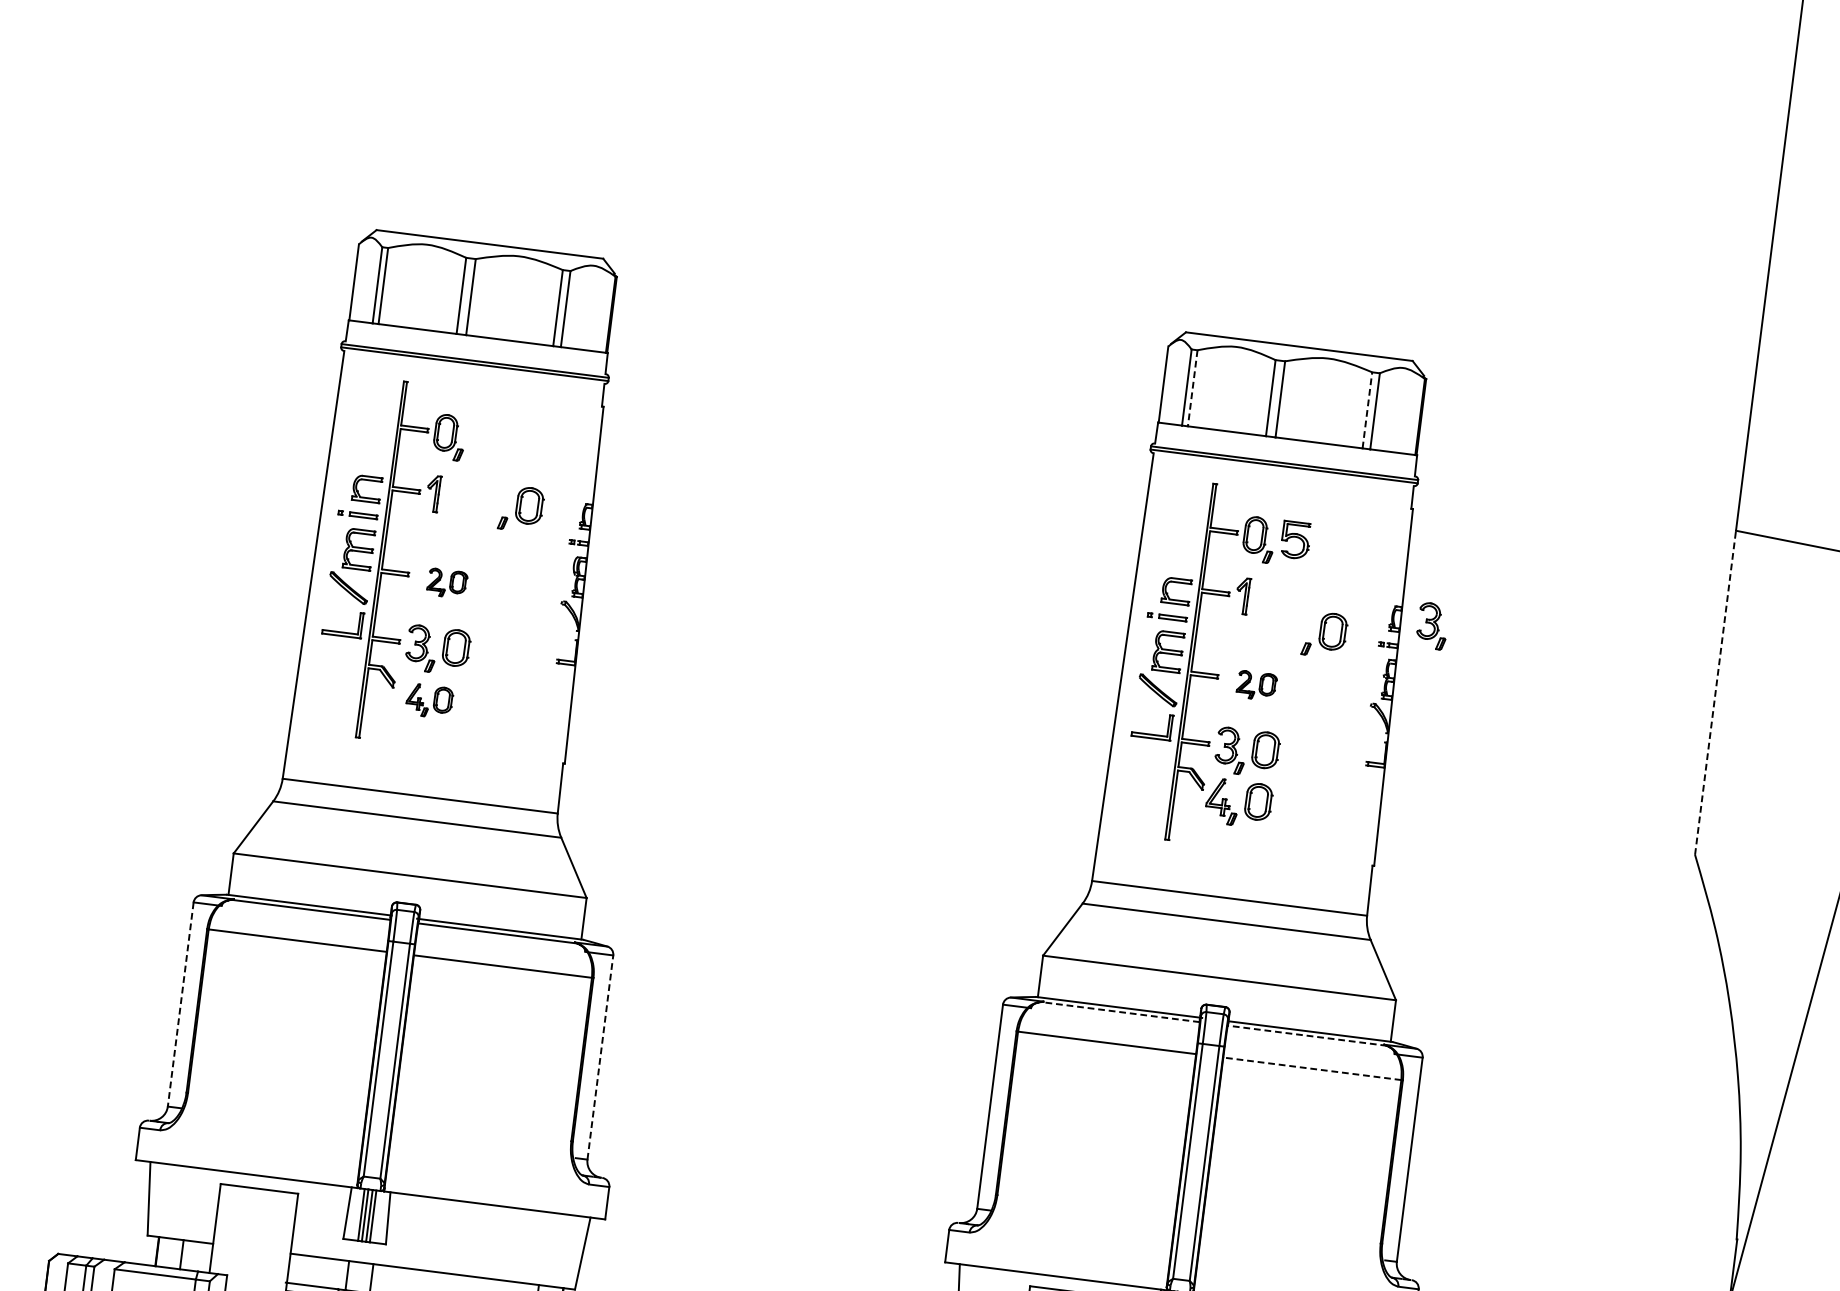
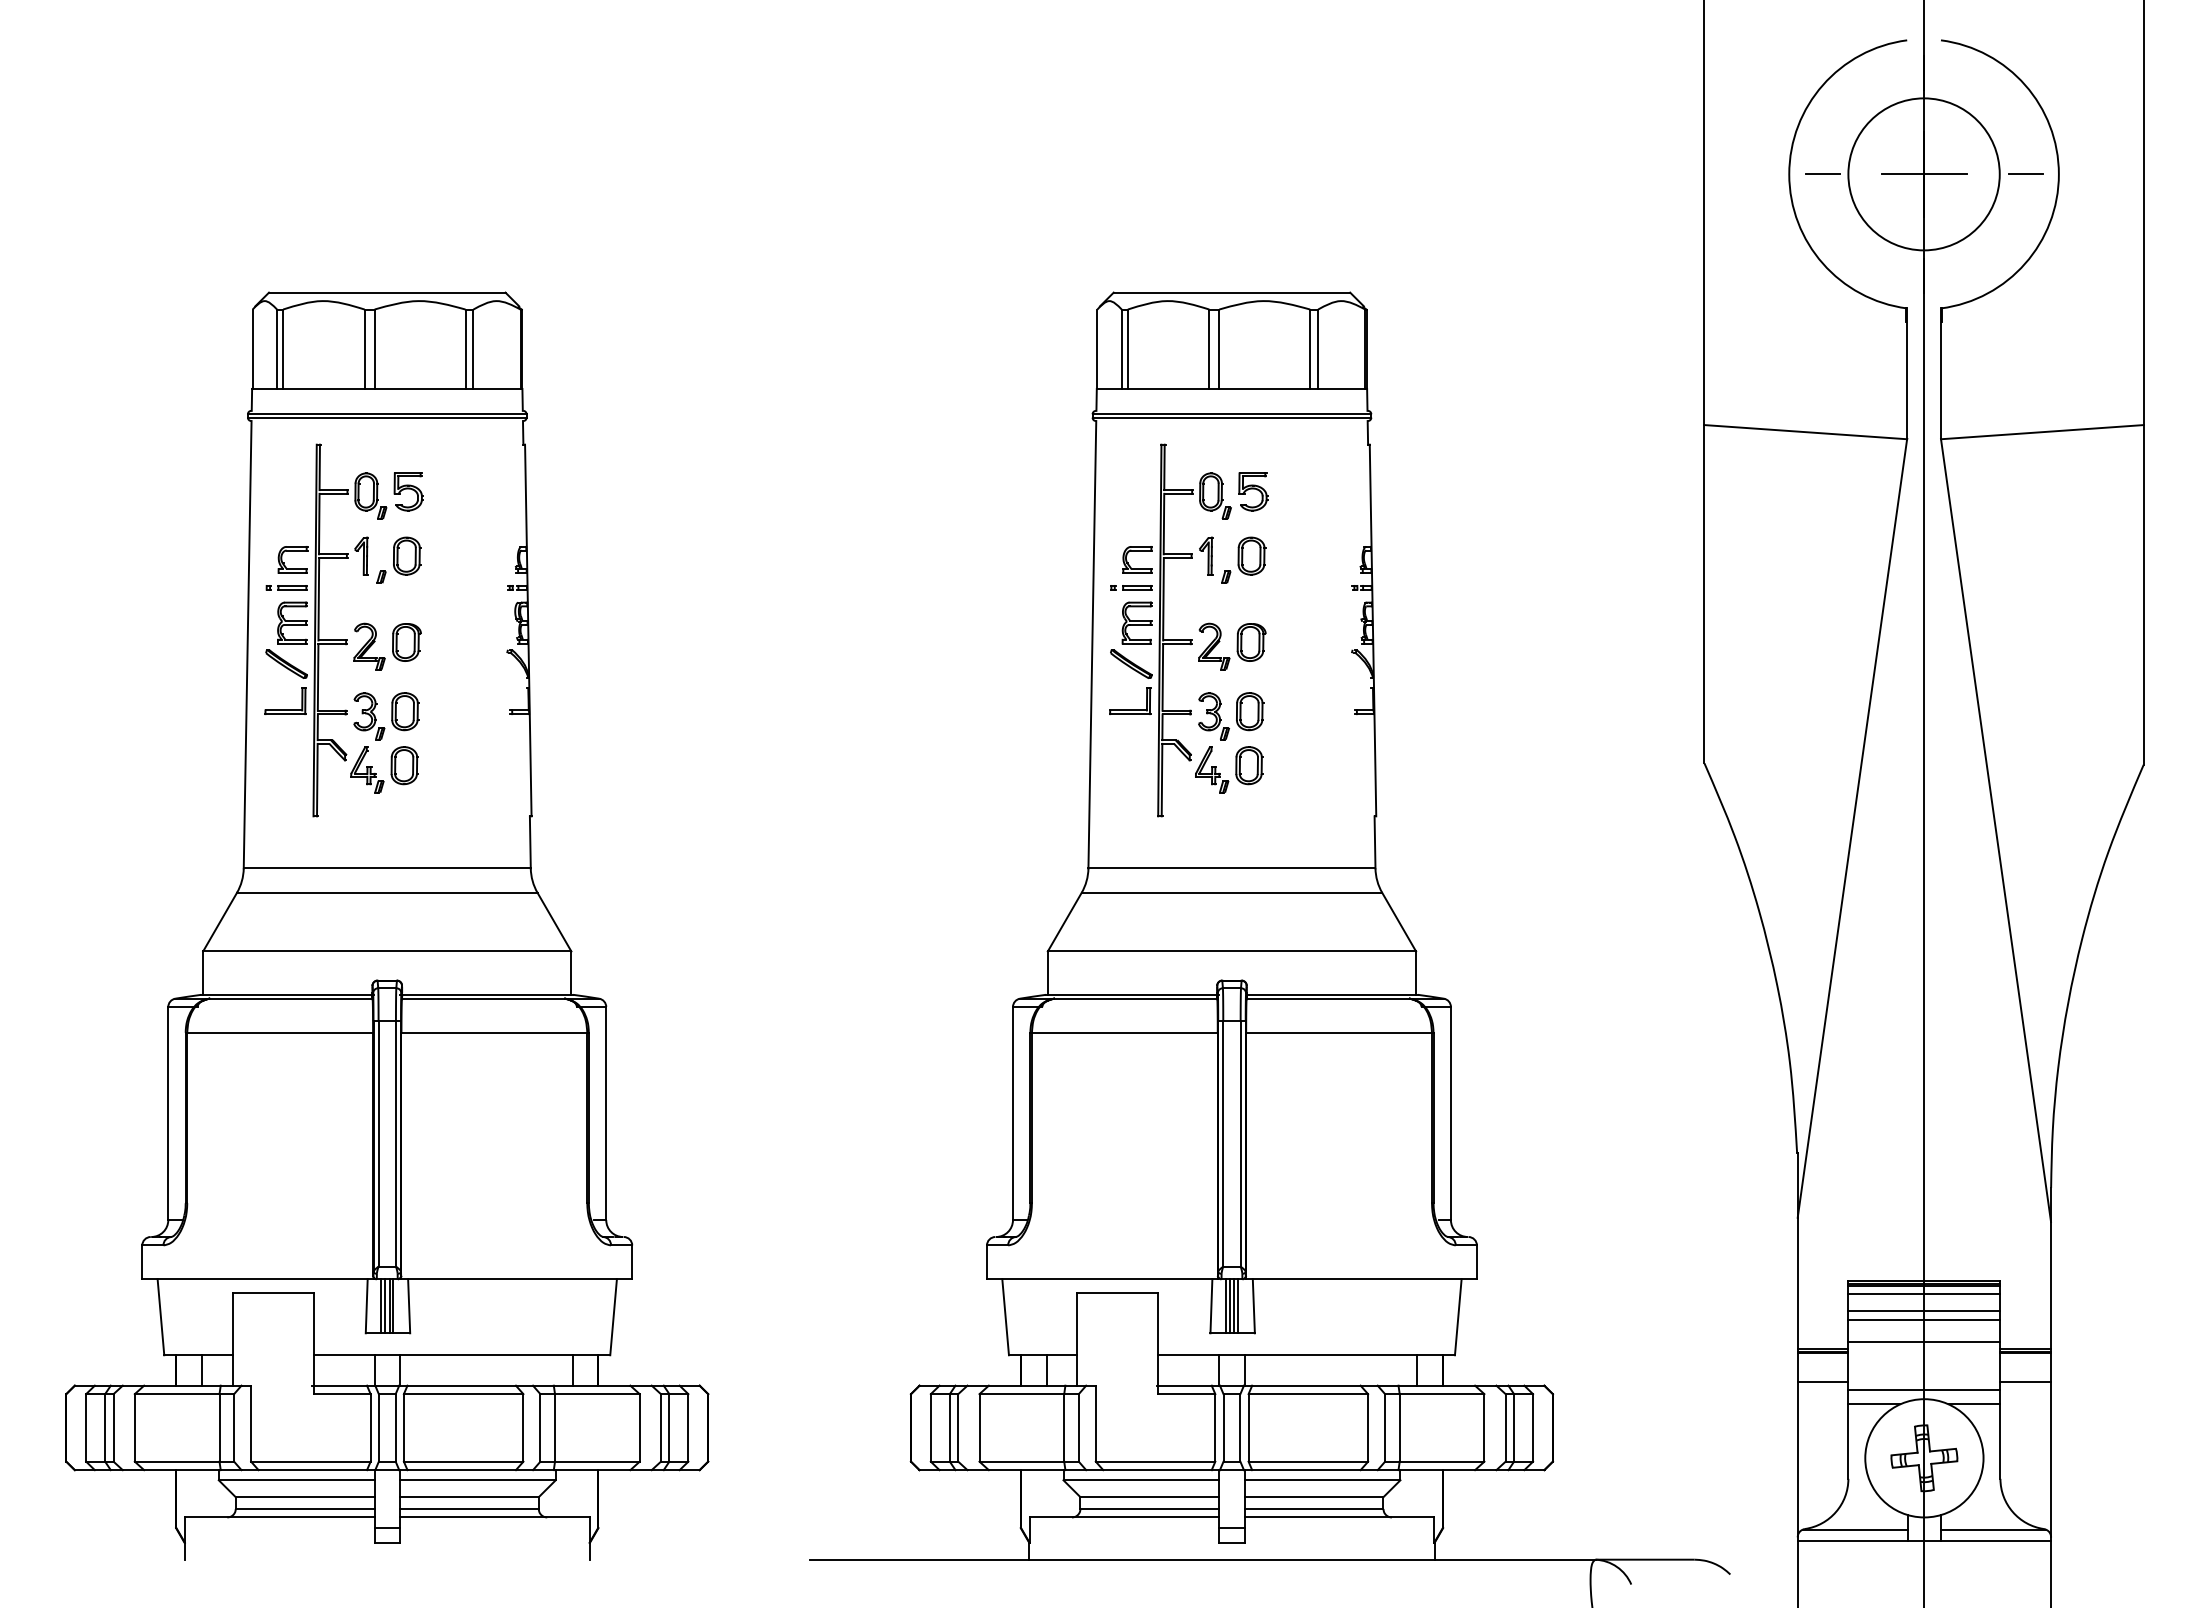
line: (1192, 388) -> (1127, 349), dashed -> solid
line: (1367, 410) -> (1310, 349), dashed -> solid
part: (486, 437) -> (408, 491), added
part: (521, 508) -> (398, 559), moved
part: (447, 583) -> (387, 646), size x1.67
part: (1431, 626) -> (1404, 562), removed
part: (1324, 634) -> (1243, 559), moved
part: (1256, 685) -> (1232, 646), size x1.67
line: (1715, 692) -> (1704, 593), dashed -> solid
part: (429, 701) -> (384, 769), size x1.43
line: (180, 1004) -> (168, 1113), dashed -> solid
line: (1119, 1012) -> (1133, 999), dashed -> solid
line: (1307, 1035) -> (1329, 999), dashed -> solid
line: (600, 1057) -> (606, 1113), dashed -> solid
line: (1312, 1068) -> (1339, 1032), dashed -> solid

